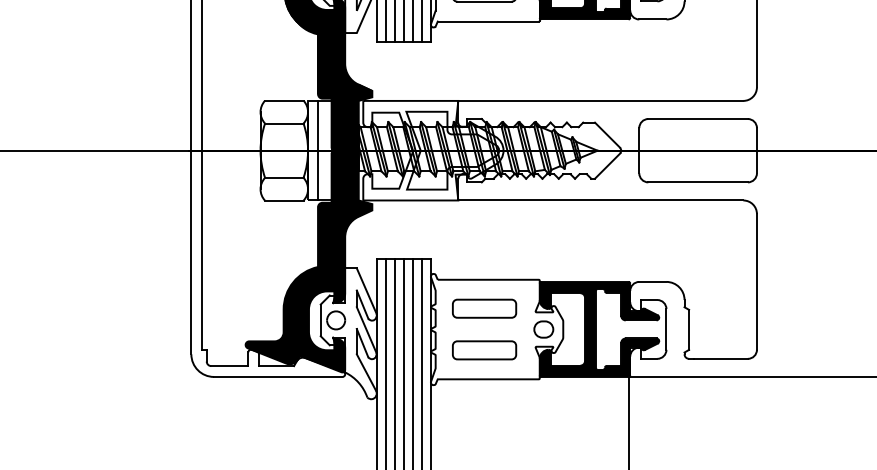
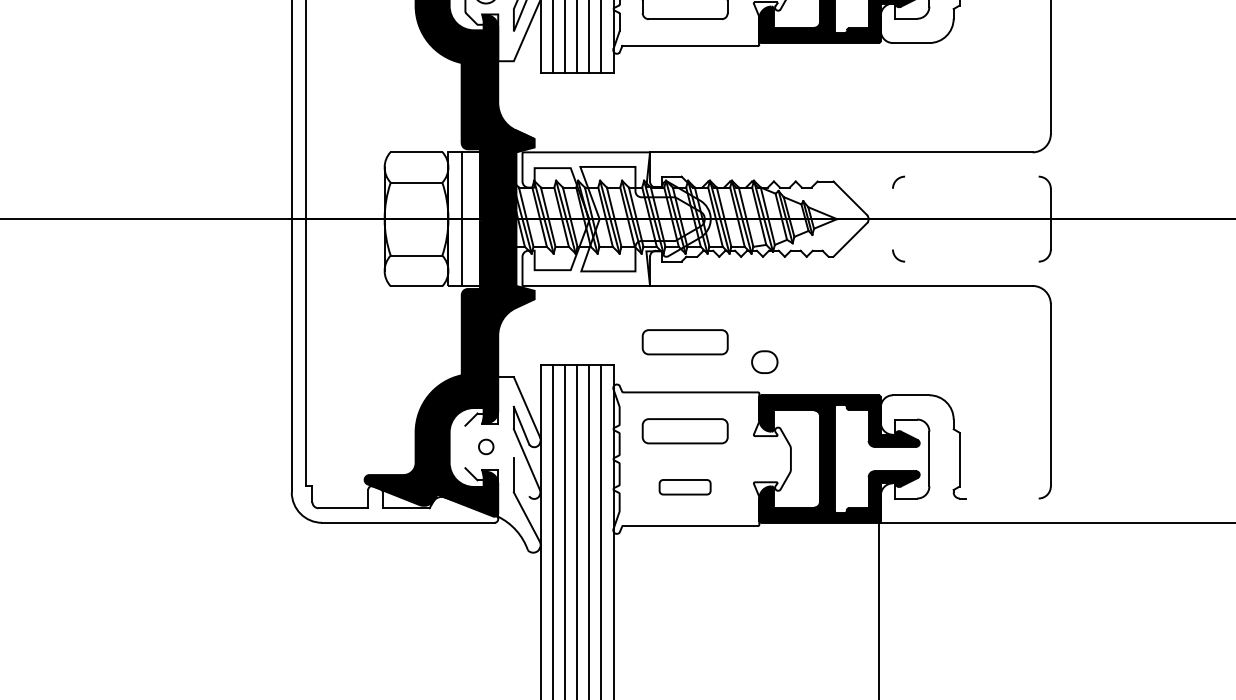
line: (697, 118) -> (971, 176), removed
line: (638, 150) -> (892, 218), removed
line: (697, 182) -> (971, 261), removed
part: (483, 242) -> (684, 342), added
line: (320, 320) -> (465, 446), removed
part: (336, 320) -> (486, 446), size x0.6
part: (543, 329) -> (764, 361), moved
line: (362, 343) -> (521, 477), removed
part: (483, 350) -> (684, 487), size x0.6
line: (720, 358) -> (1001, 498), removed

